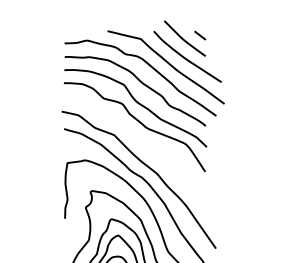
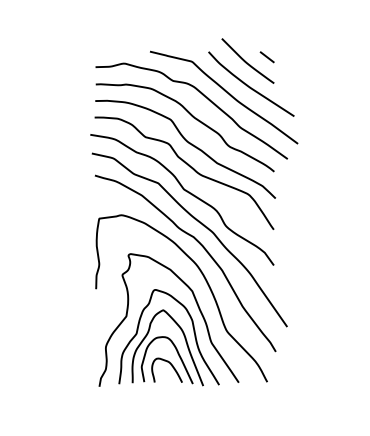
curve: (136, 142) -> (186, 192), added

